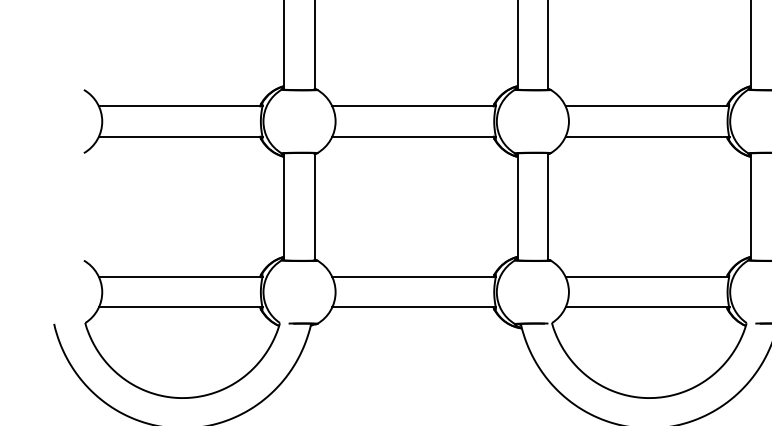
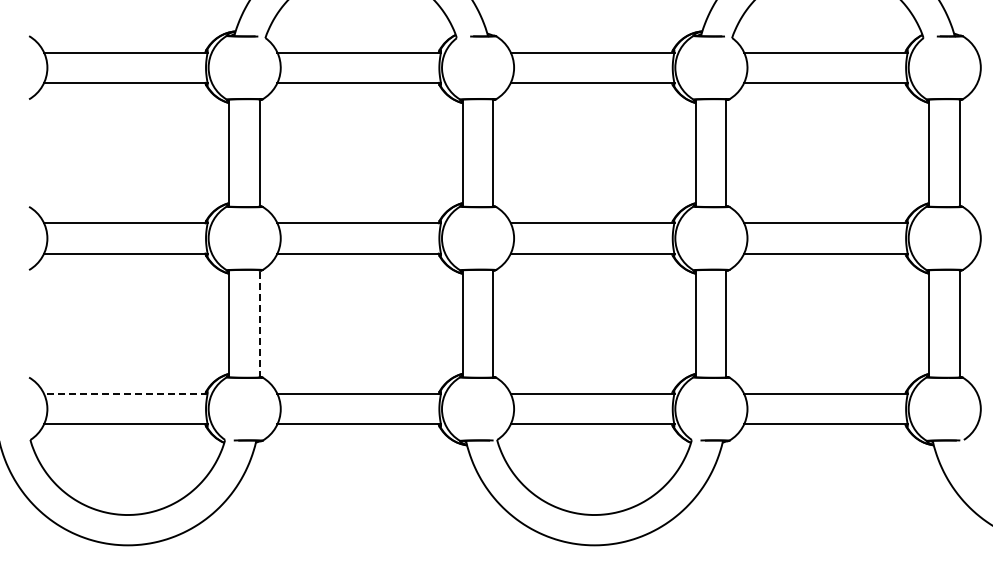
line: (314, 206) -> (259, 323), solid -> dashed
line: (181, 276) -> (126, 393), solid -> dashed

